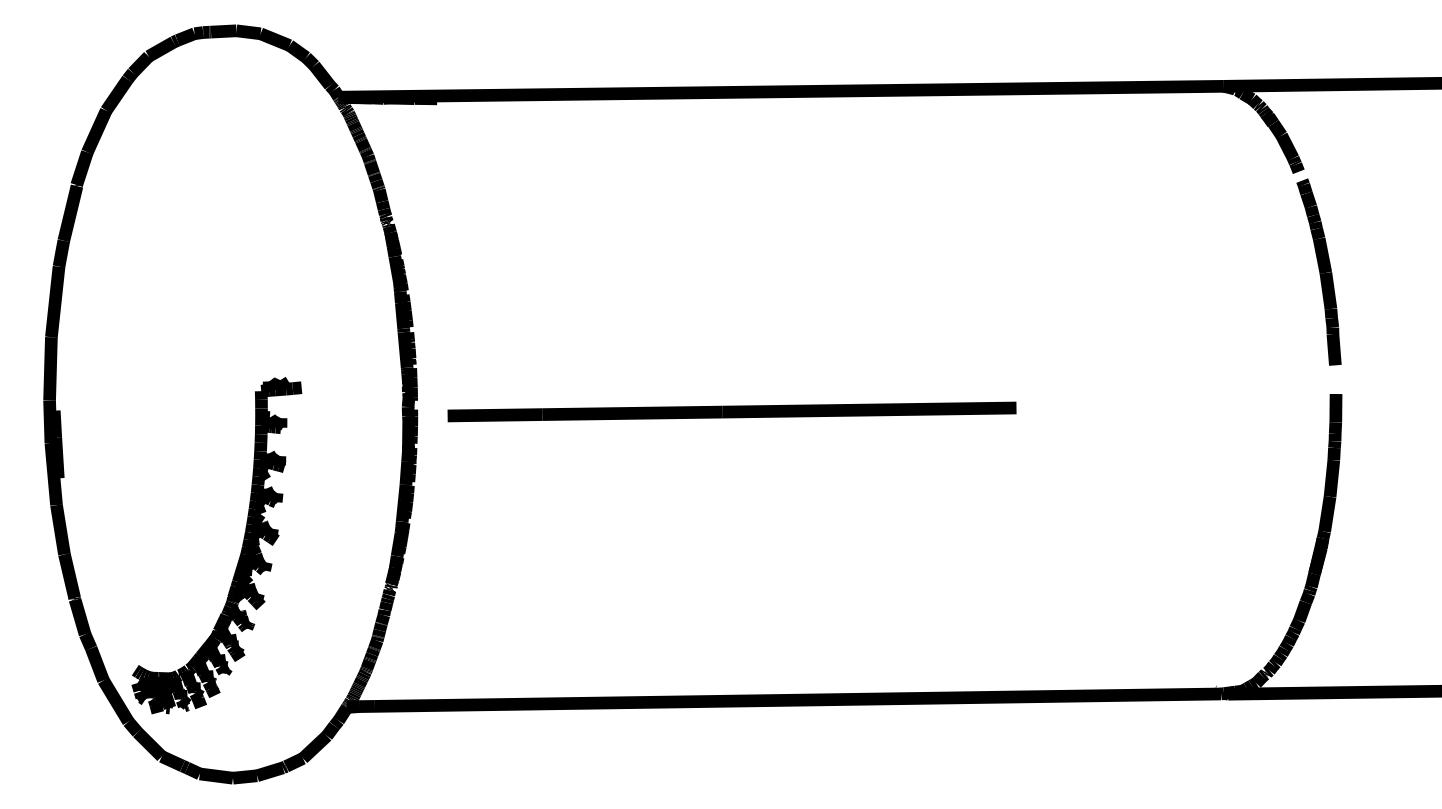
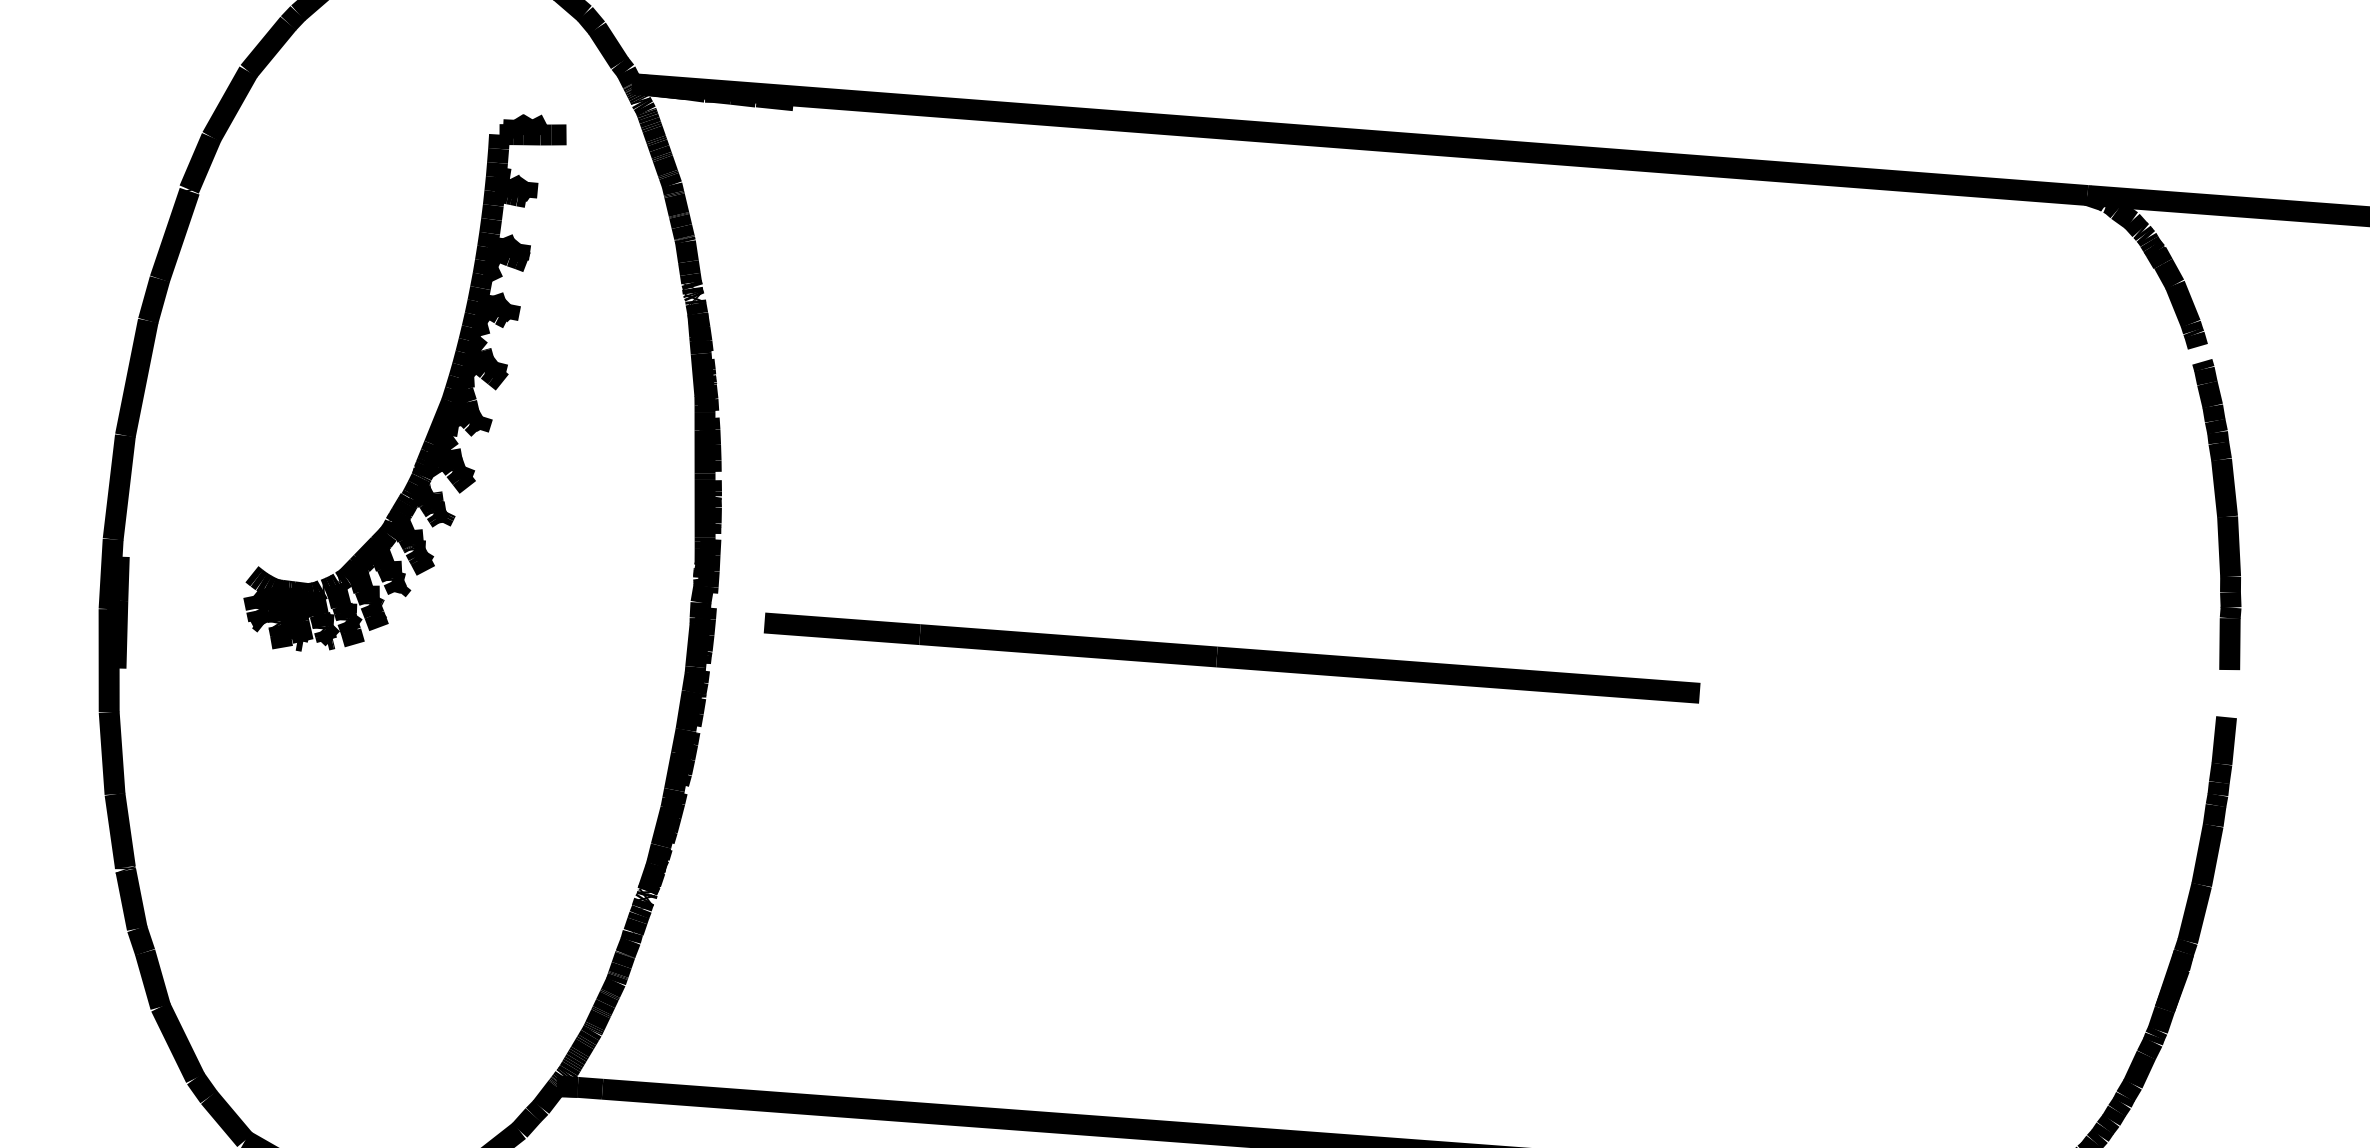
part: (240, 552) -> (441, 396), moved

